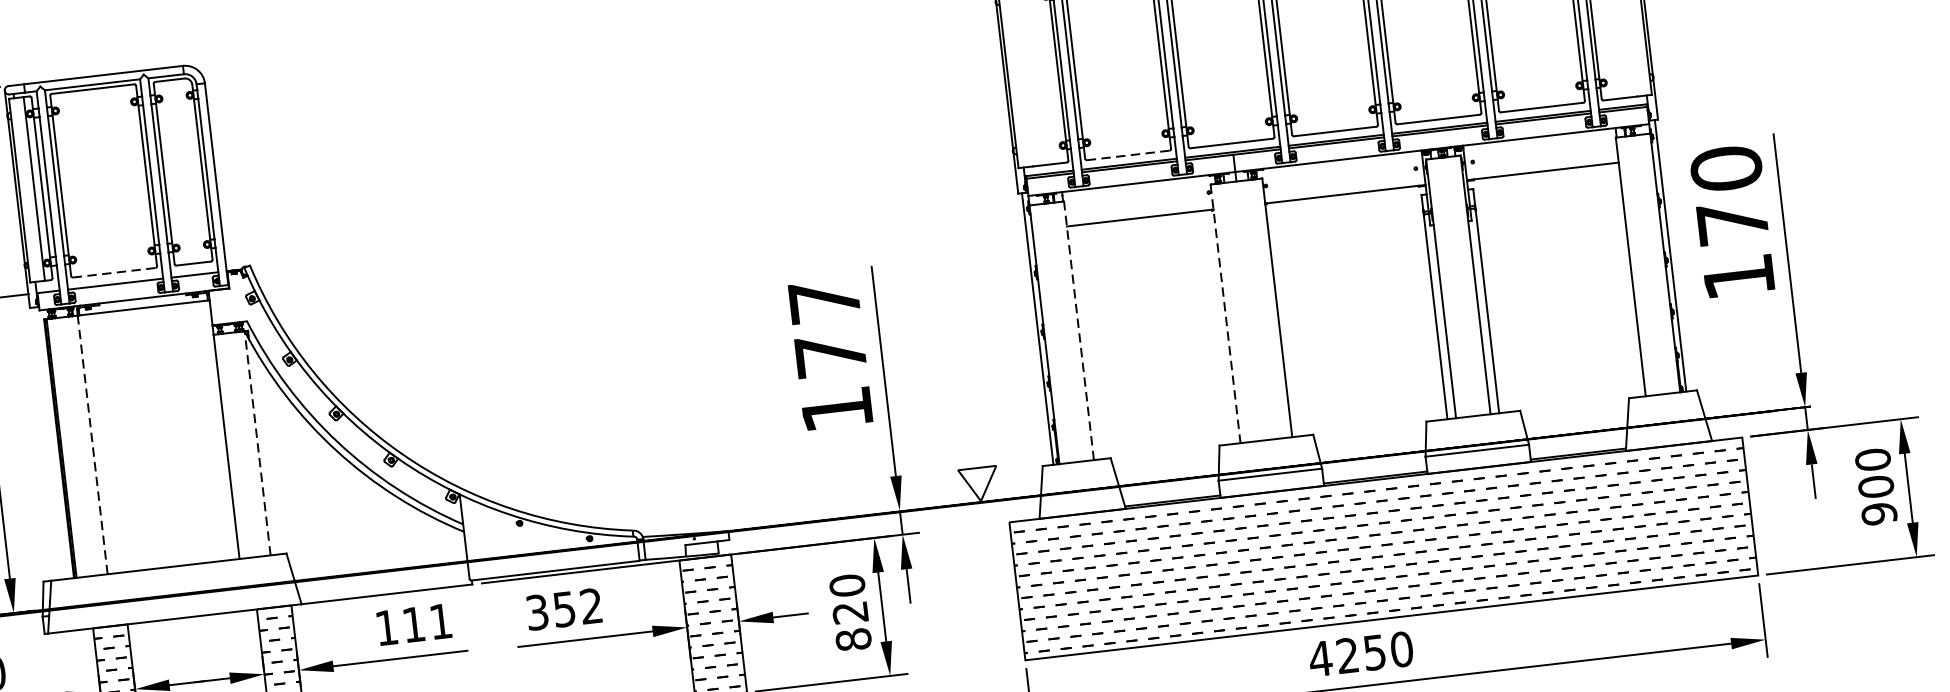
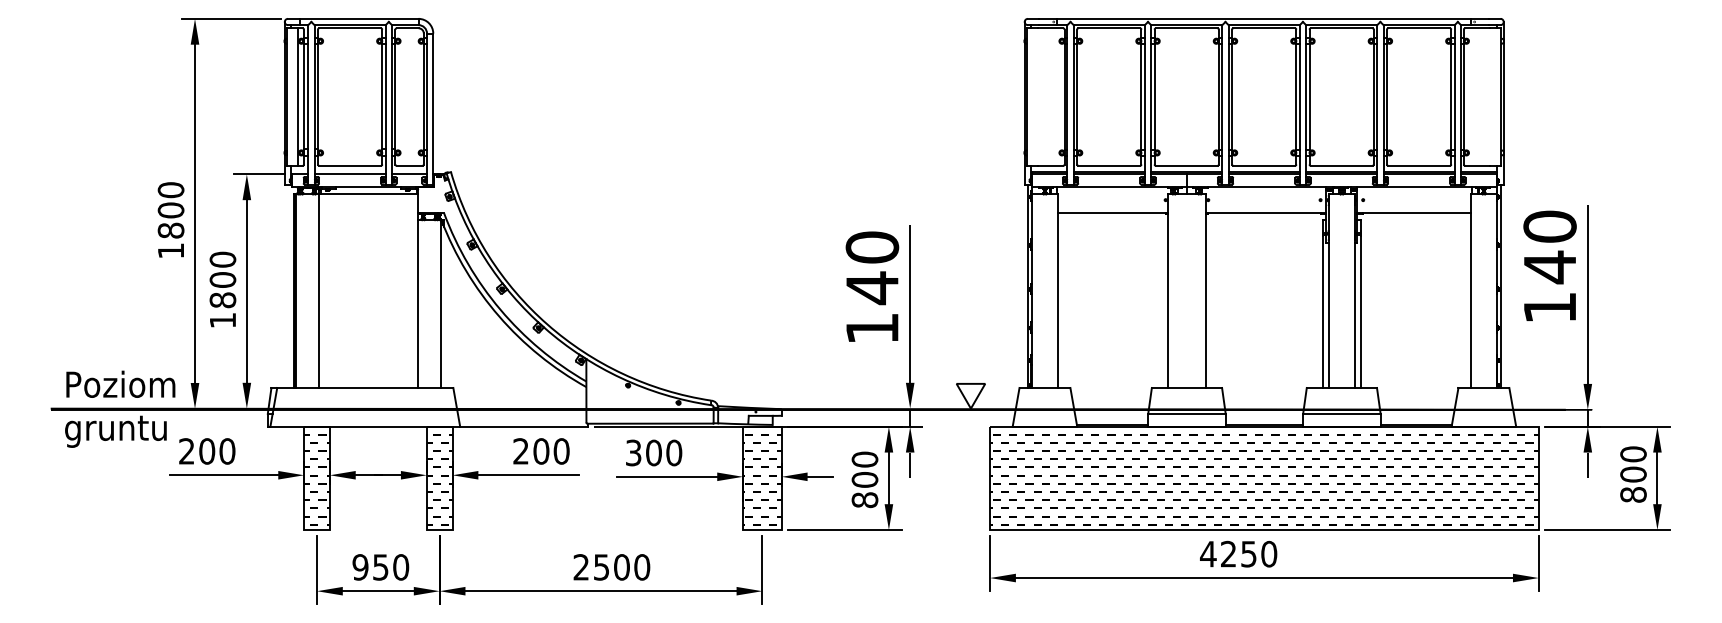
line: (1128, 154) -> (1109, 165), dashed -> solid
text: (1731, 223) -> (1549, 267), 170 -> 140
line: (114, 272) -> (350, 165), dashed -> solid
line: (1225, 314) -> (1167, 291), dashed -> solid
text: (827, 329) -> (872, 268), 177 -> 140
line: (1078, 331) -> (1057, 291), dashed -> solid
line: (257, 443) -> (441, 304), dashed -> solid
line: (92, 445) -> (319, 291), dashed -> solid
text: (1879, 513) -> (1633, 494), 900 -> 800
text: (578, 607) -> (664, 452), 352 -> 300
text: (849, 612) -> (864, 479), 820 -> 800
text: (414, 624) -> (541, 451), 111 -> 200

